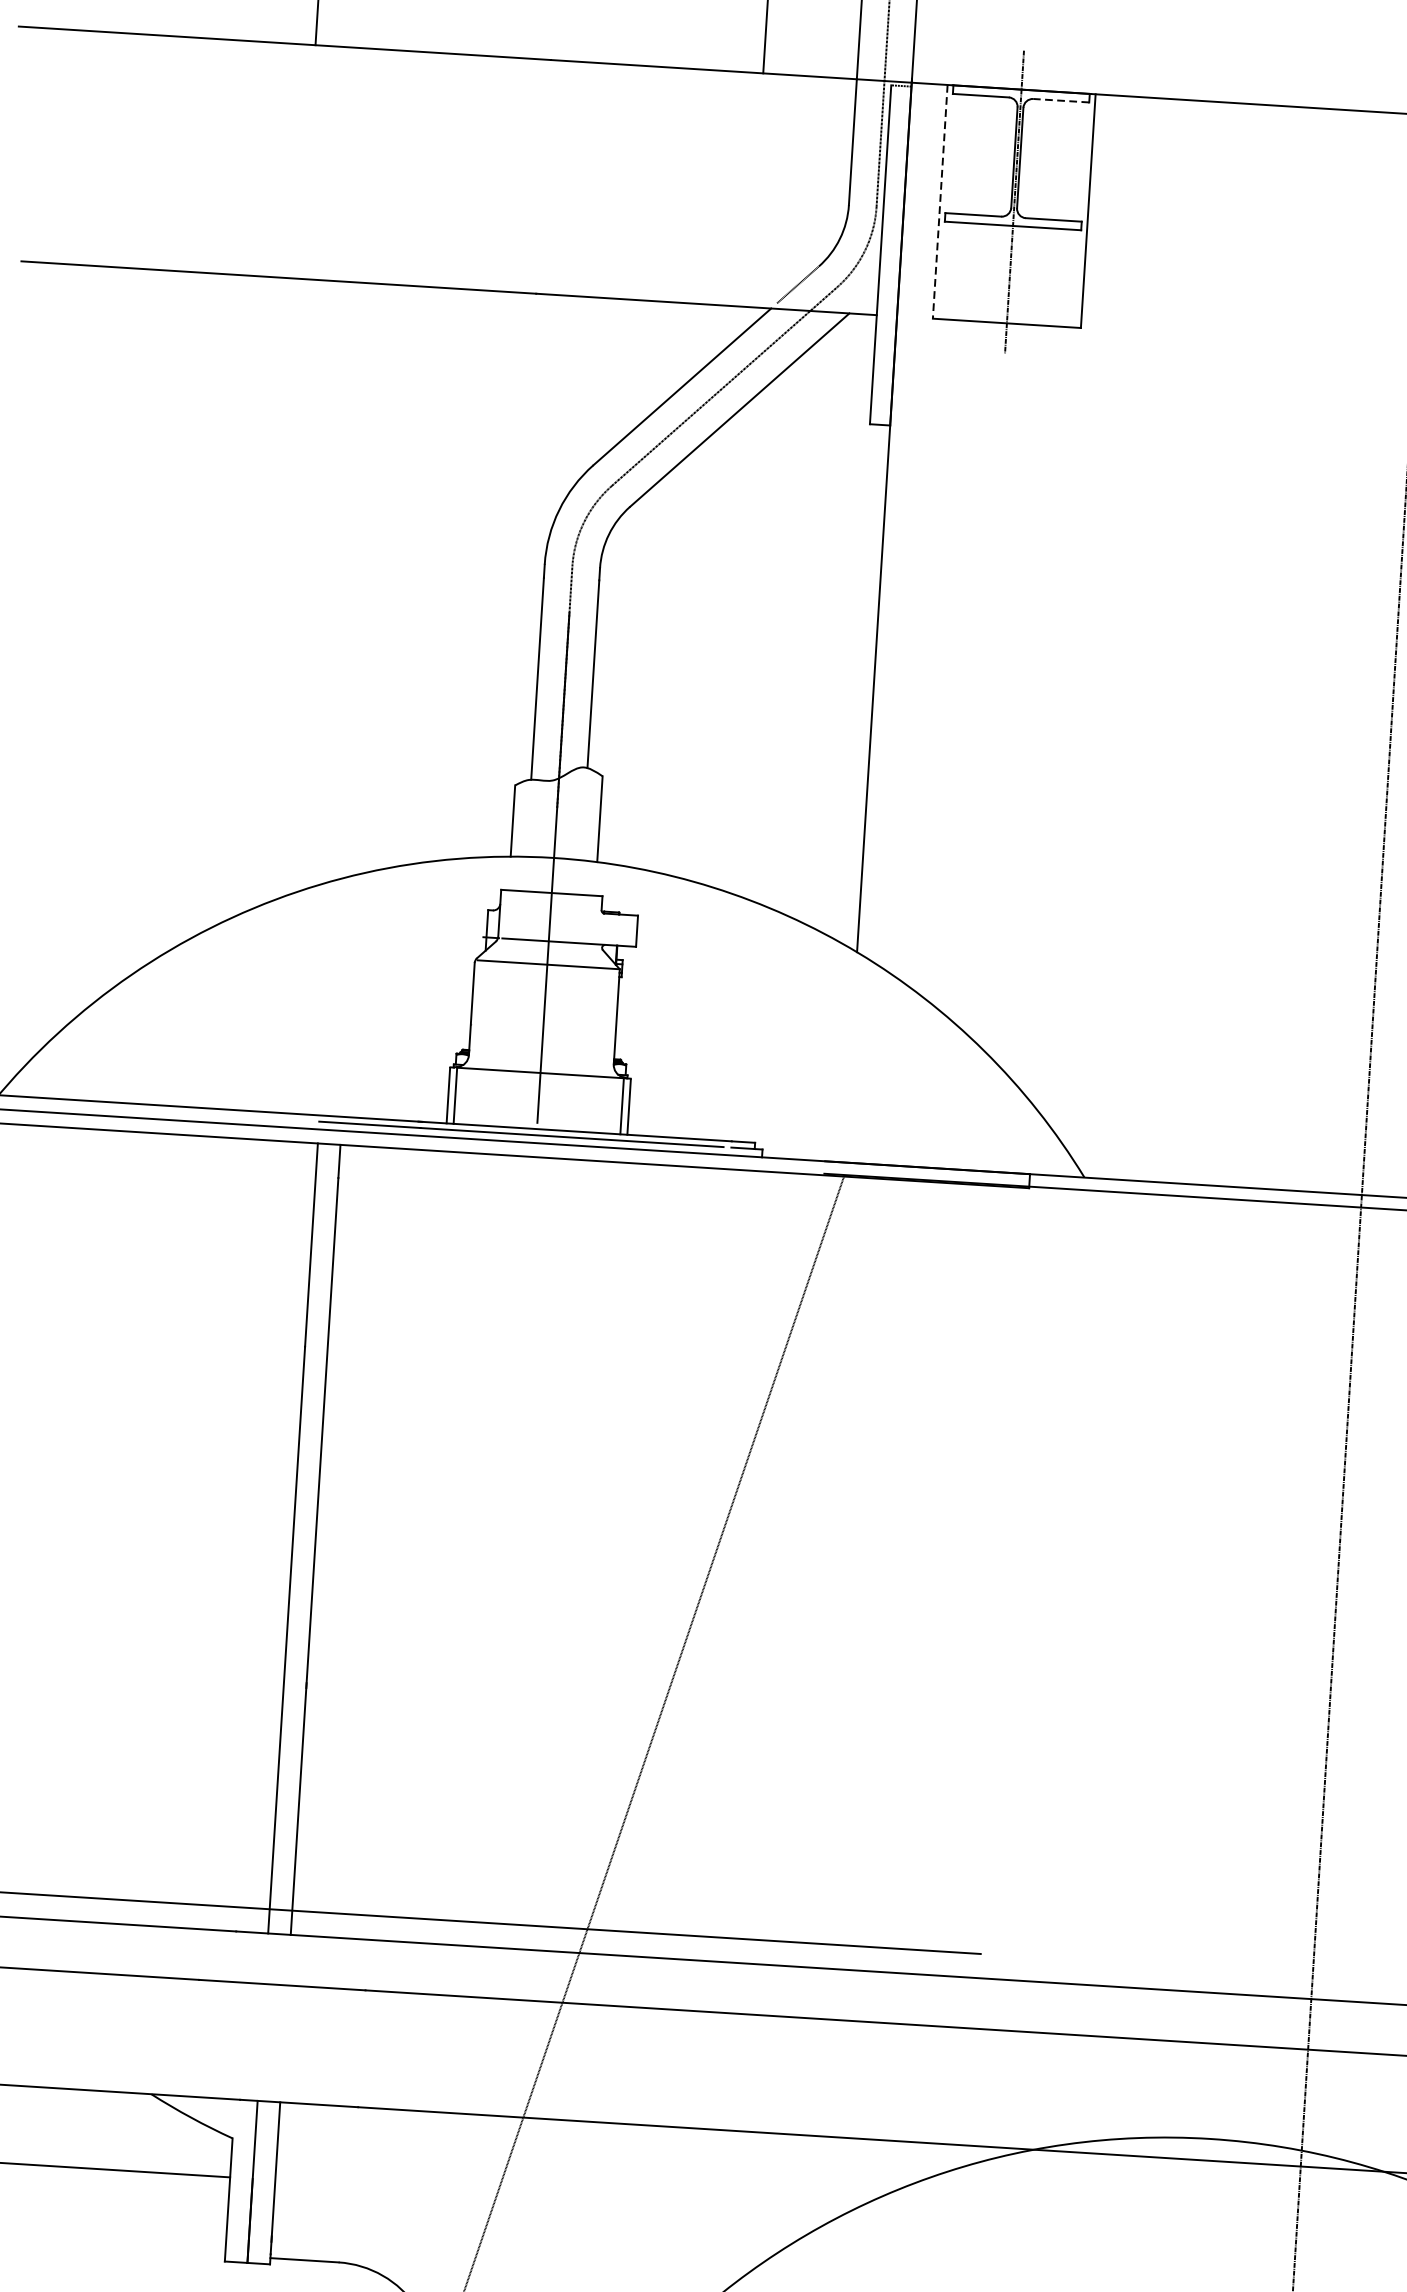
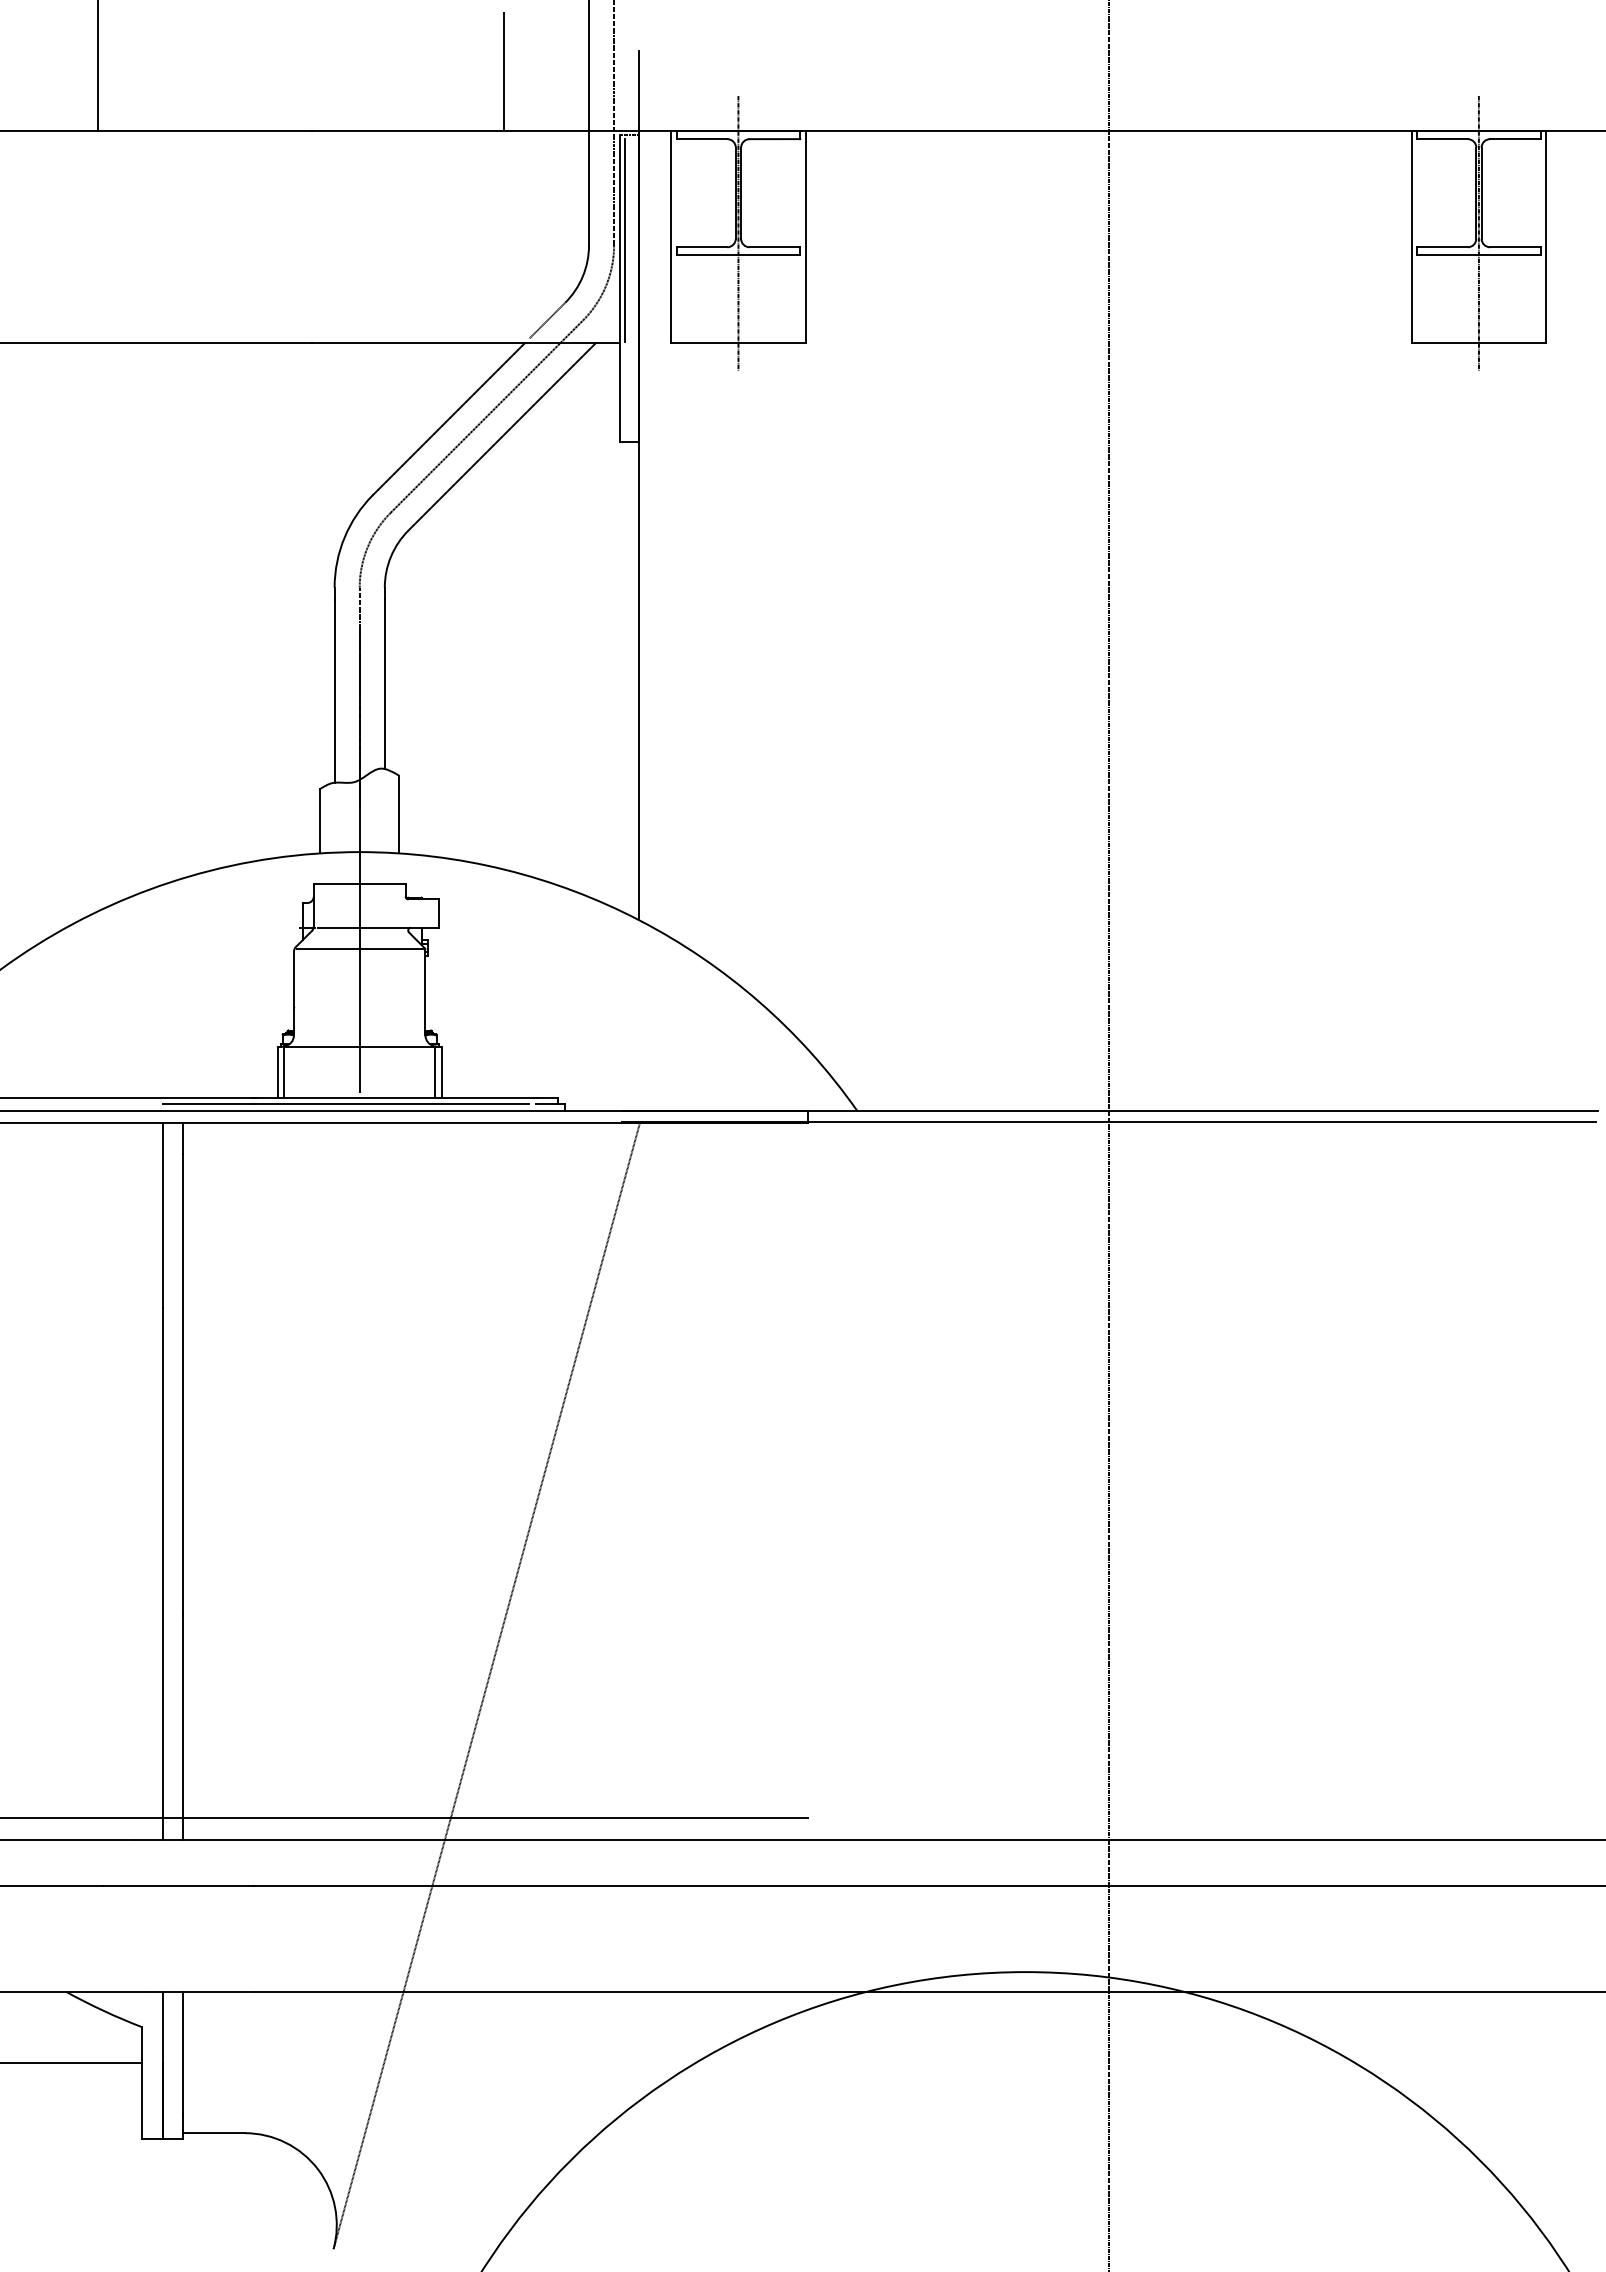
line: (1060, 101) -> (774, 139), dashed -> solid
line: (940, 201) -> (671, 237), dashed -> solid
line: (889, 202) -> (625, 240), added

